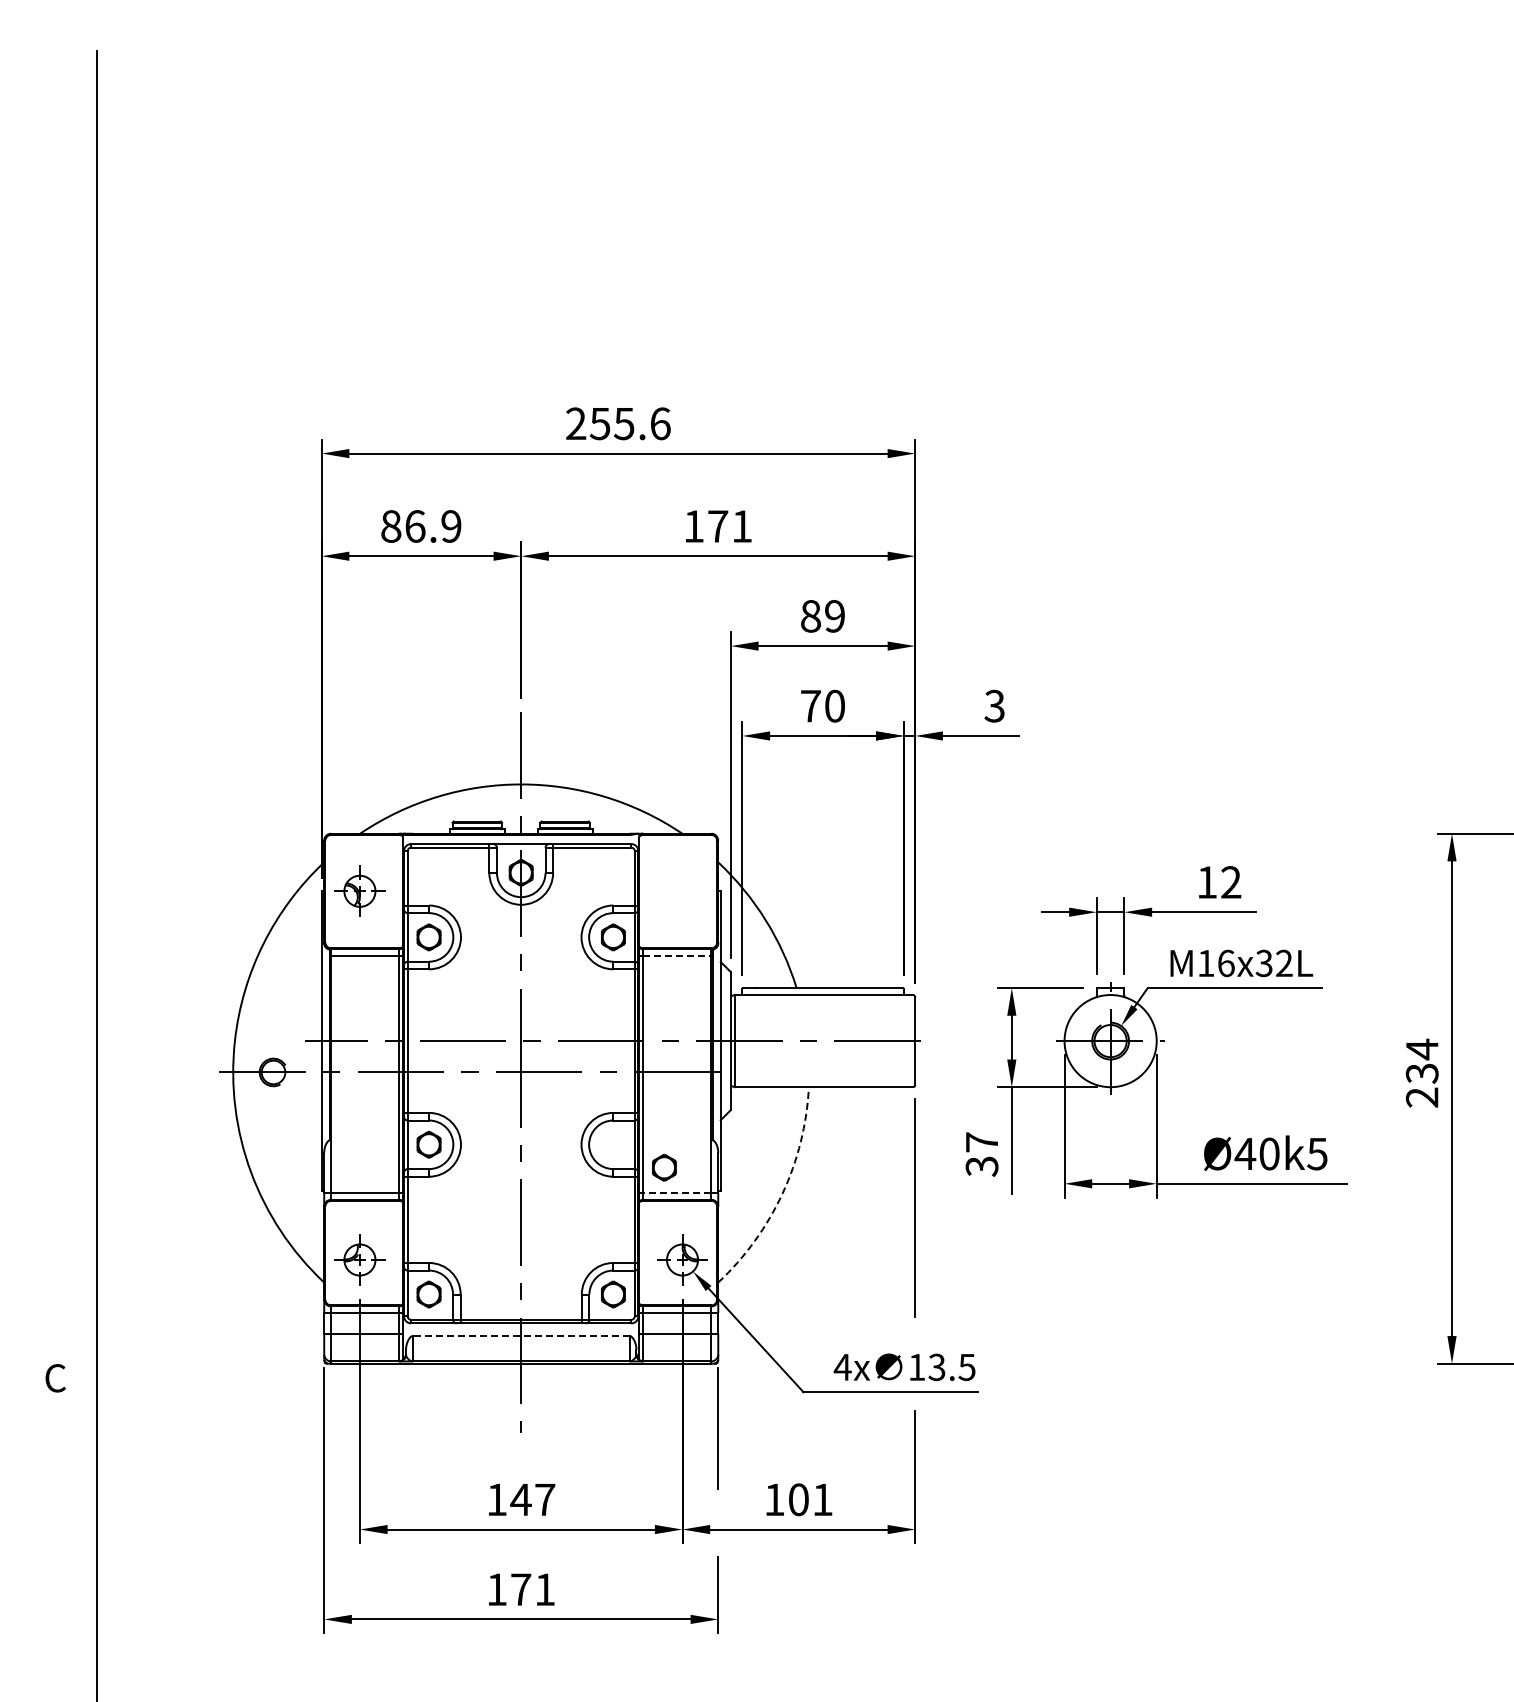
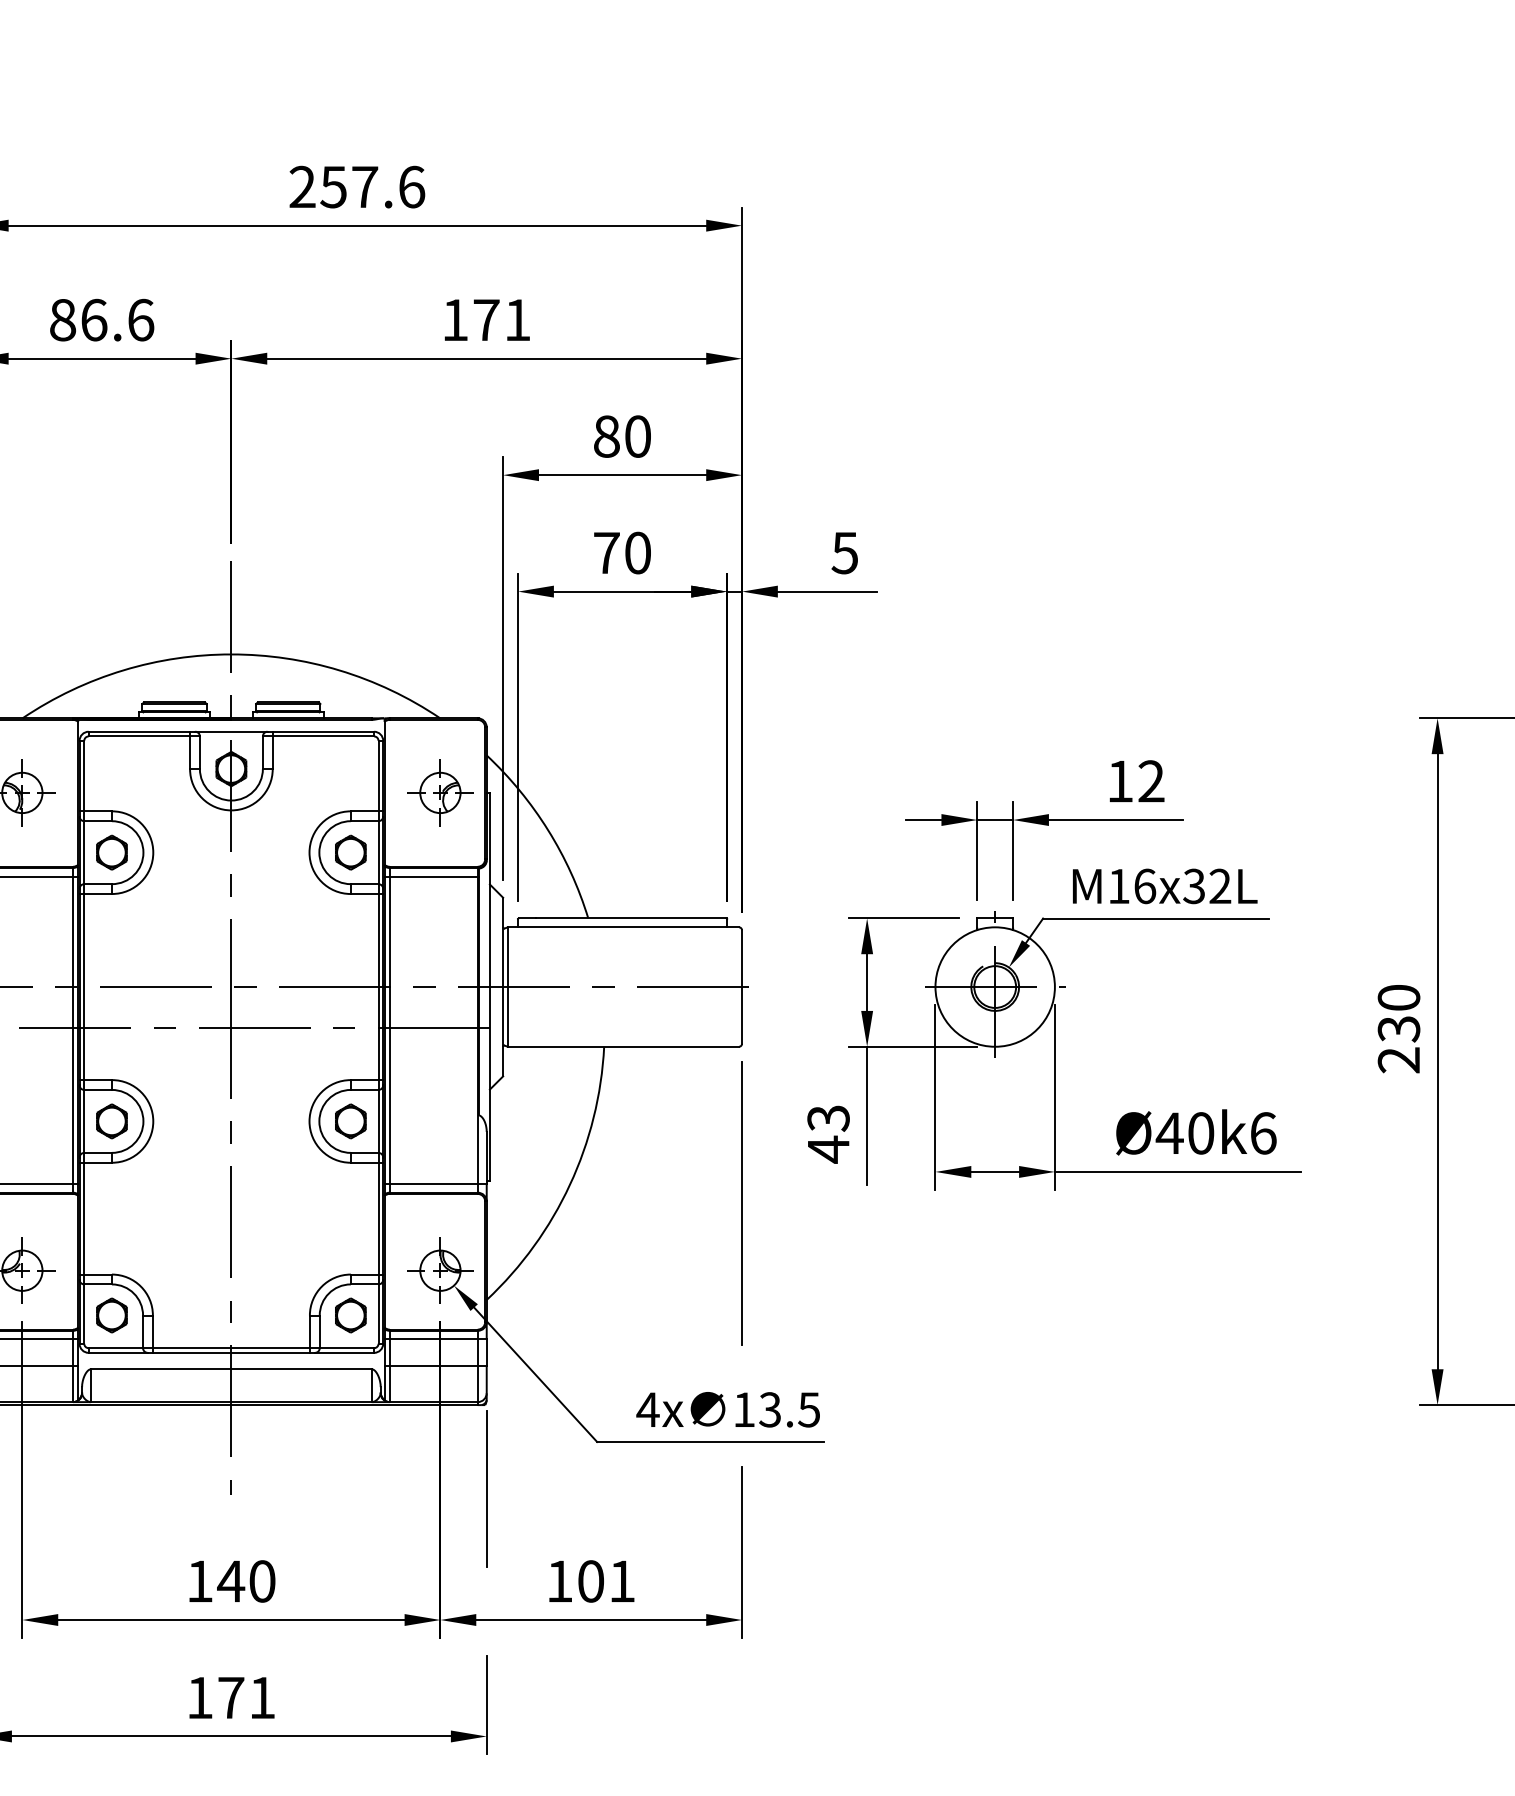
text: (623, 424) -> (363, 187), 255.6 -> 257.6
text: (451, 526) -> (141, 320), 86.9 -> 86.6
text: (834, 616) -> (637, 436), 89 -> 80
text: (994, 705) -> (844, 552), 3 -> 5
part: (682, 890) -> (440, 791), added
line: (677, 955) -> (433, 876), dashed -> solid
text: (1421, 1049) -> (1398, 997), 234 -> 230
text: (1317, 1153) -> (1263, 1132), Ø40k5 -> Ø40k6
text: (981, 1154) -> (827, 1133), 37 -> 43
part: (664, 1167) -> (350, 1121), moved
line: (677, 1193) -> (433, 1184), dashed -> solid
arc: (782, 1193) -> (569, 1184), dashed -> solid
line: (520, 1336) -> (230, 1369), dashed -> solid
text: (545, 1499) -> (262, 1581), 147 -> 140

